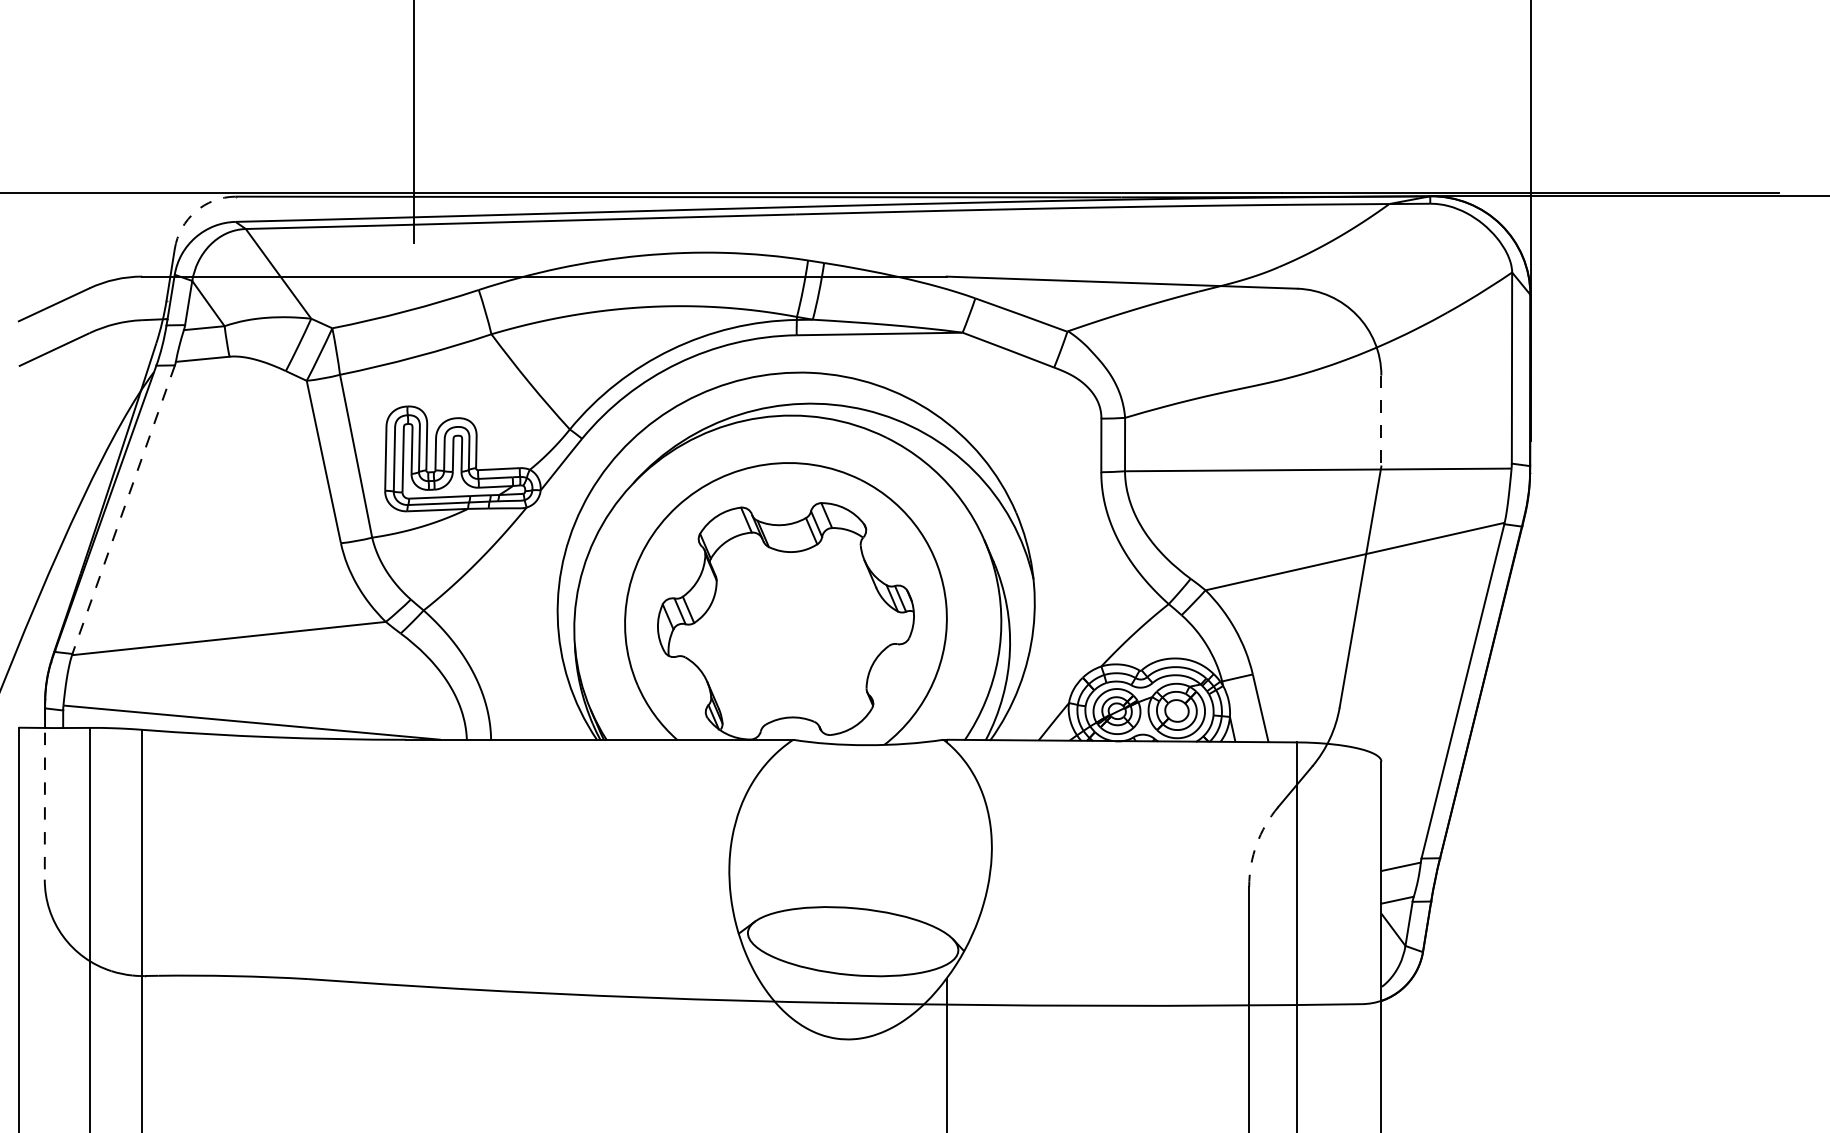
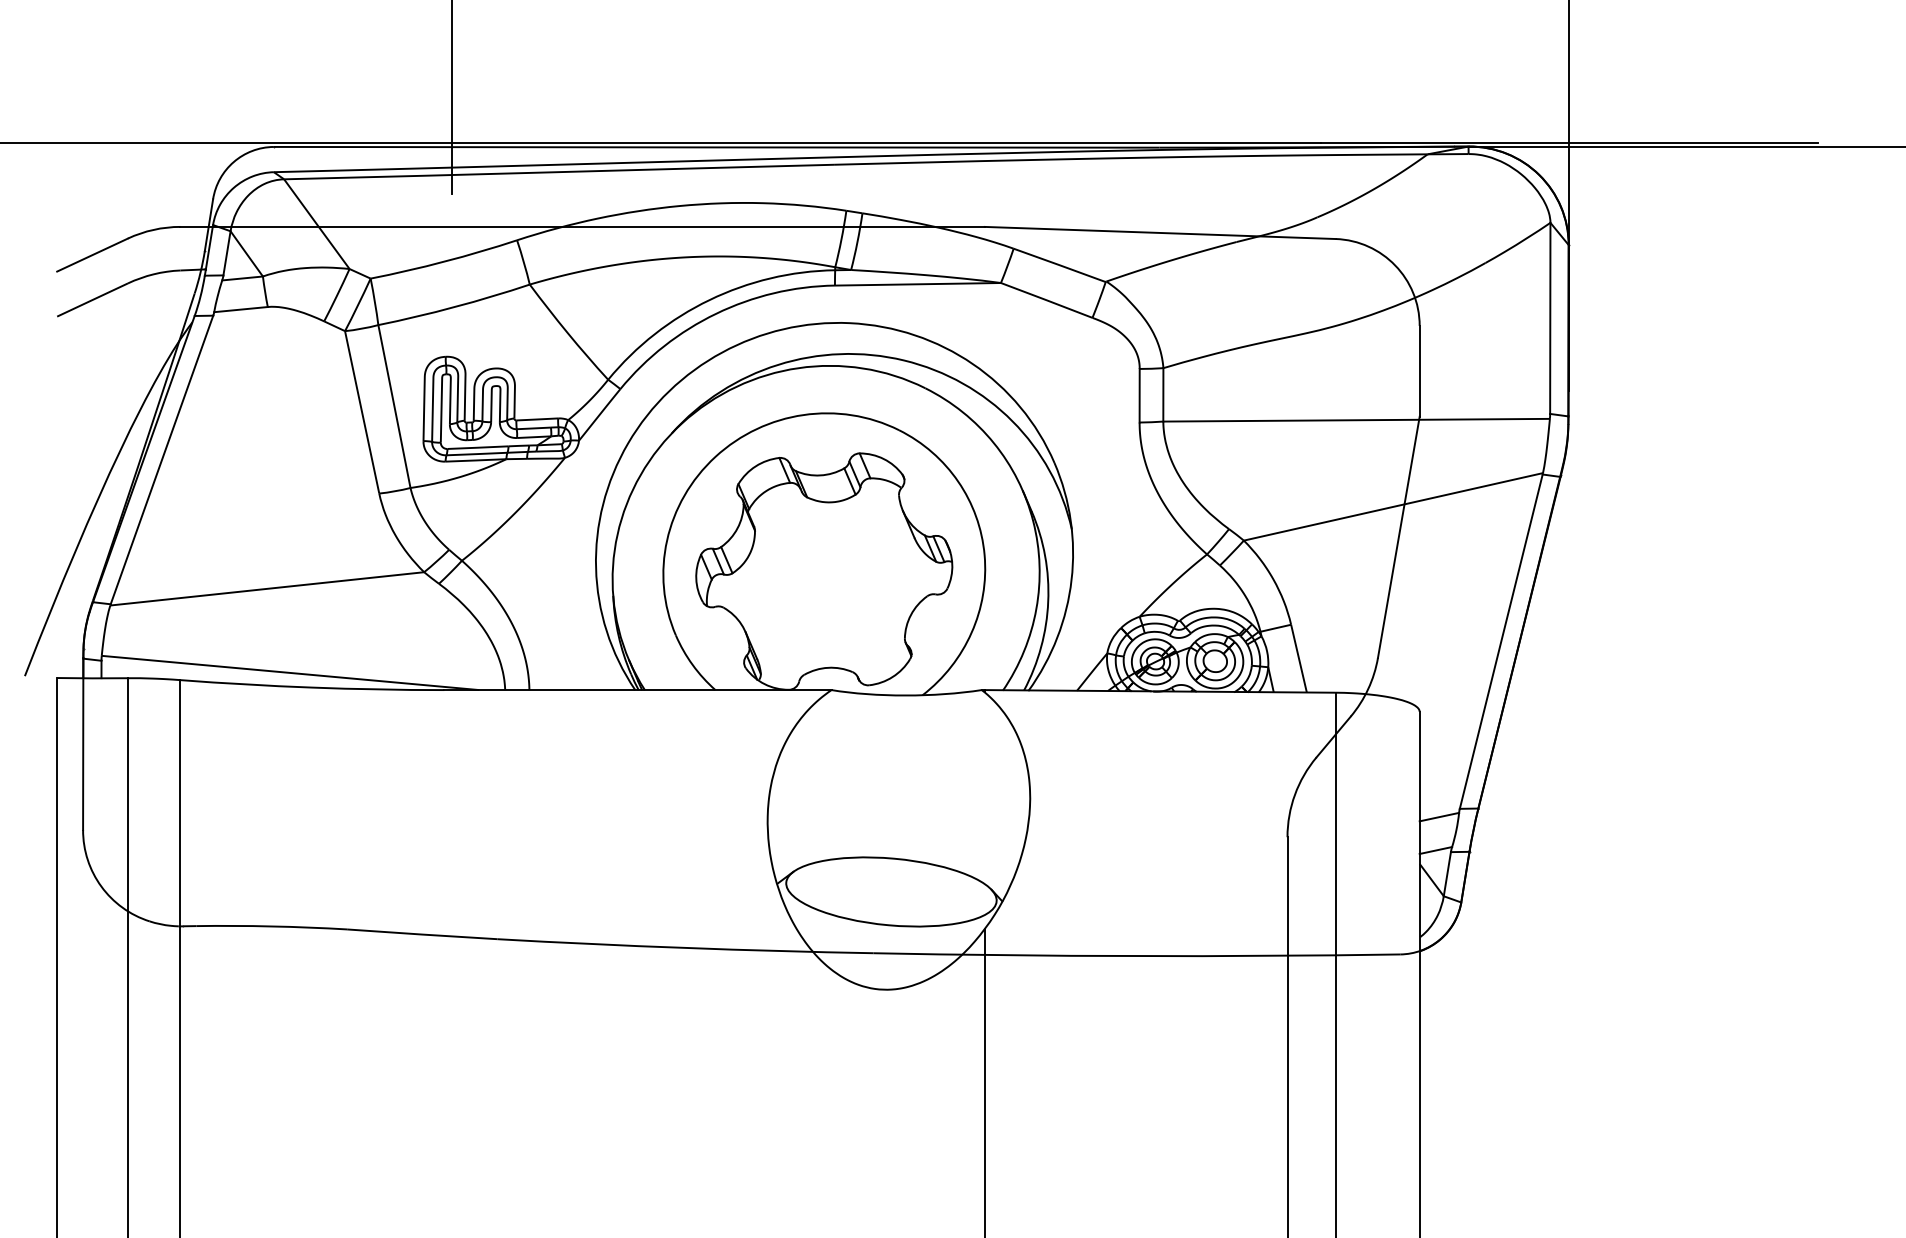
arc: (195, 212) -> (233, 162), dashed -> solid
line: (1381, 421) -> (1419, 371), dashed -> solid
line: (123, 510) -> (161, 460), dashed -> solid
line: (45, 794) -> (83, 744), dashed -> solid
arc: (1256, 844) -> (1294, 794), dashed -> solid

